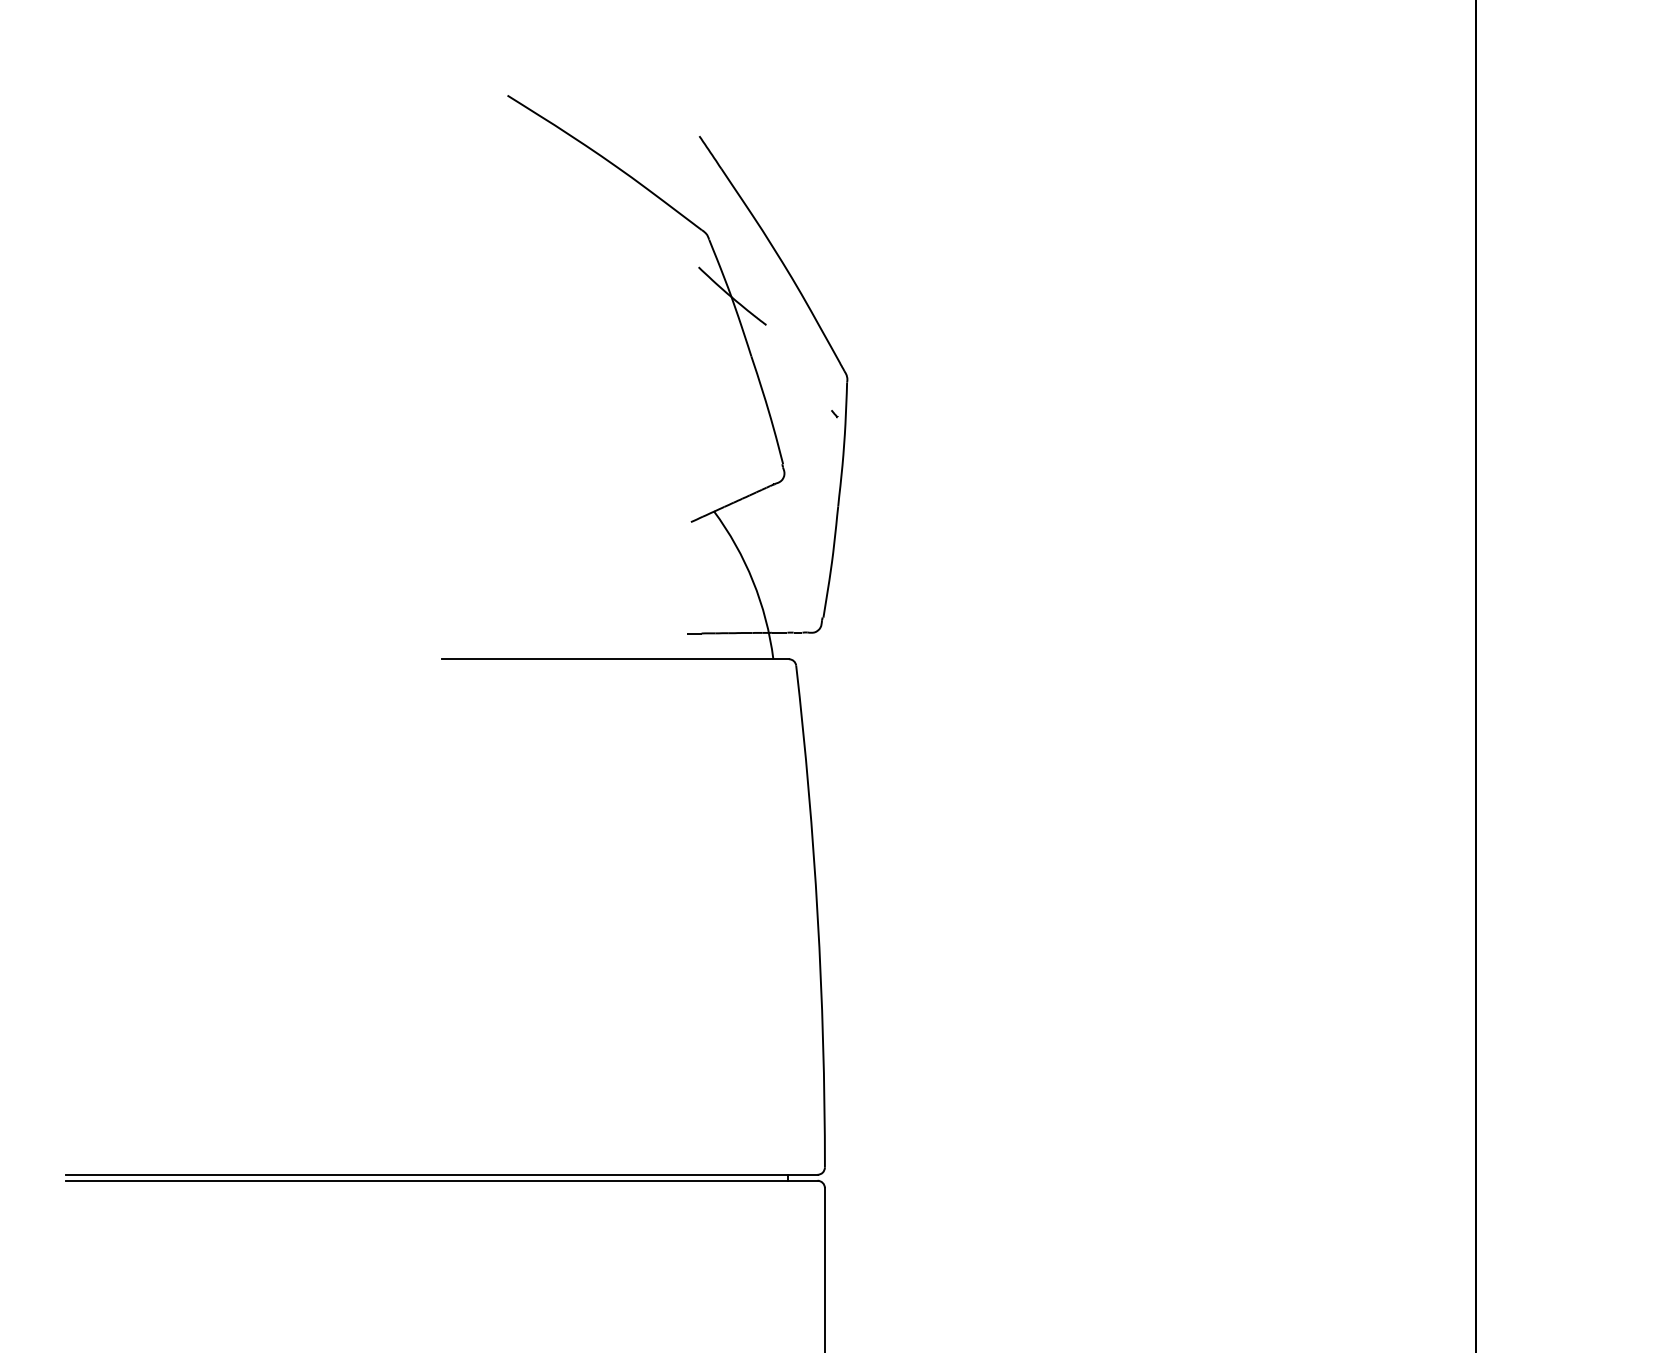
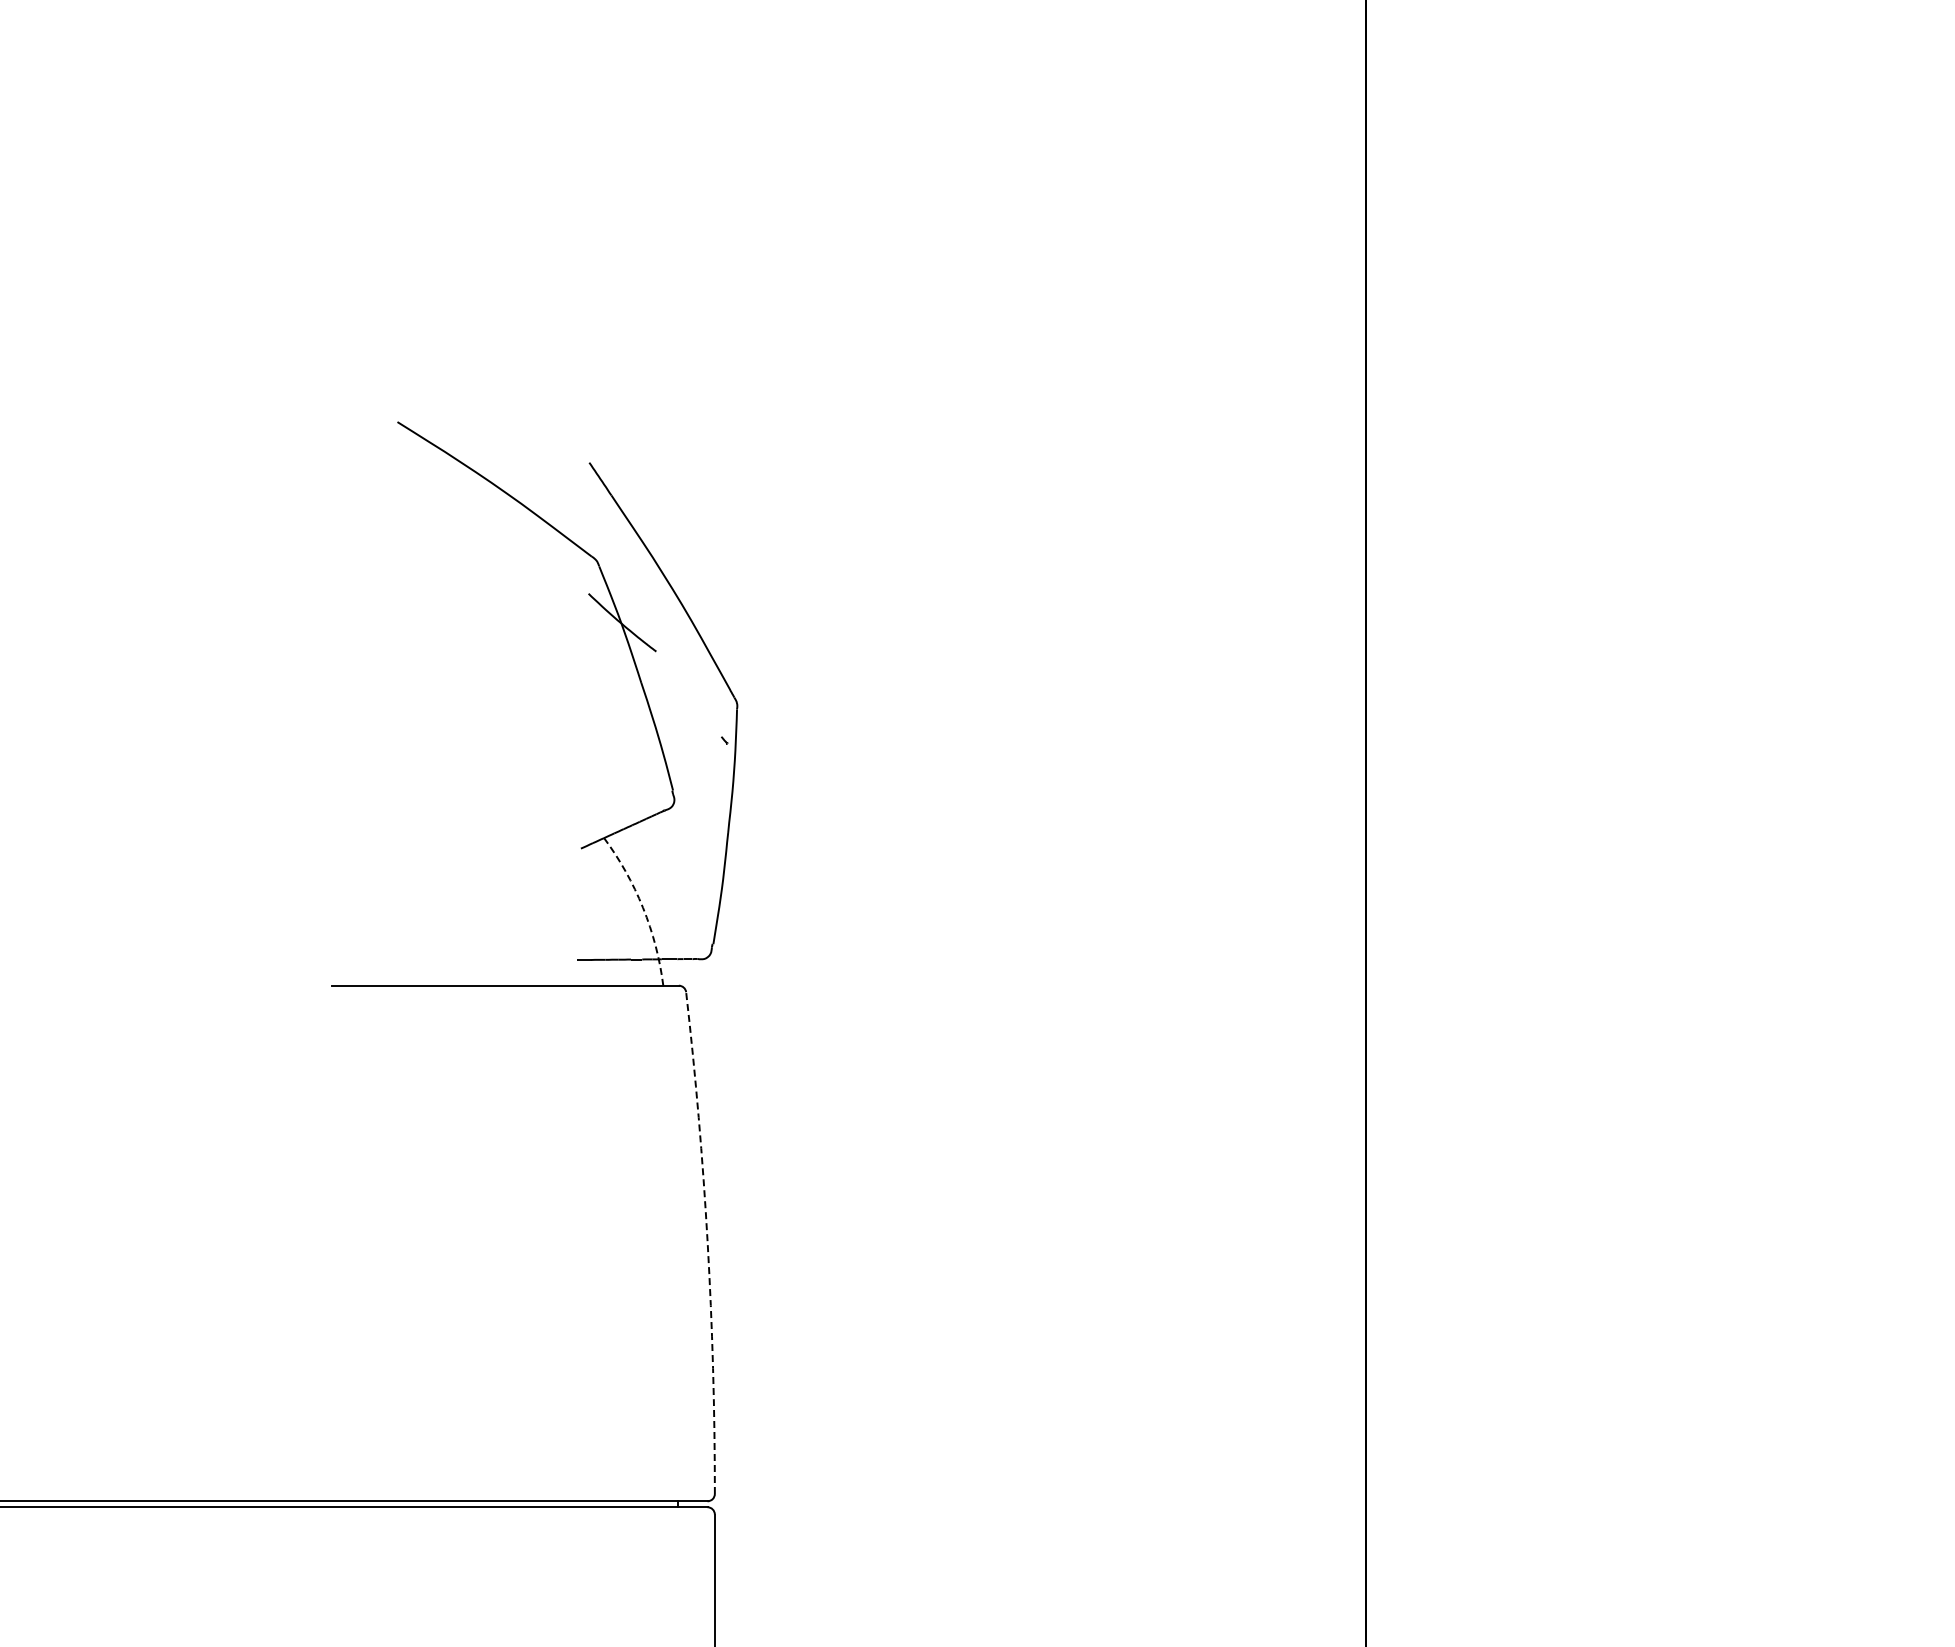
arc: (753, 581) -> (643, 907), solid -> dashed
arc: (817, 916) -> (707, 1242), solid -> dashed

